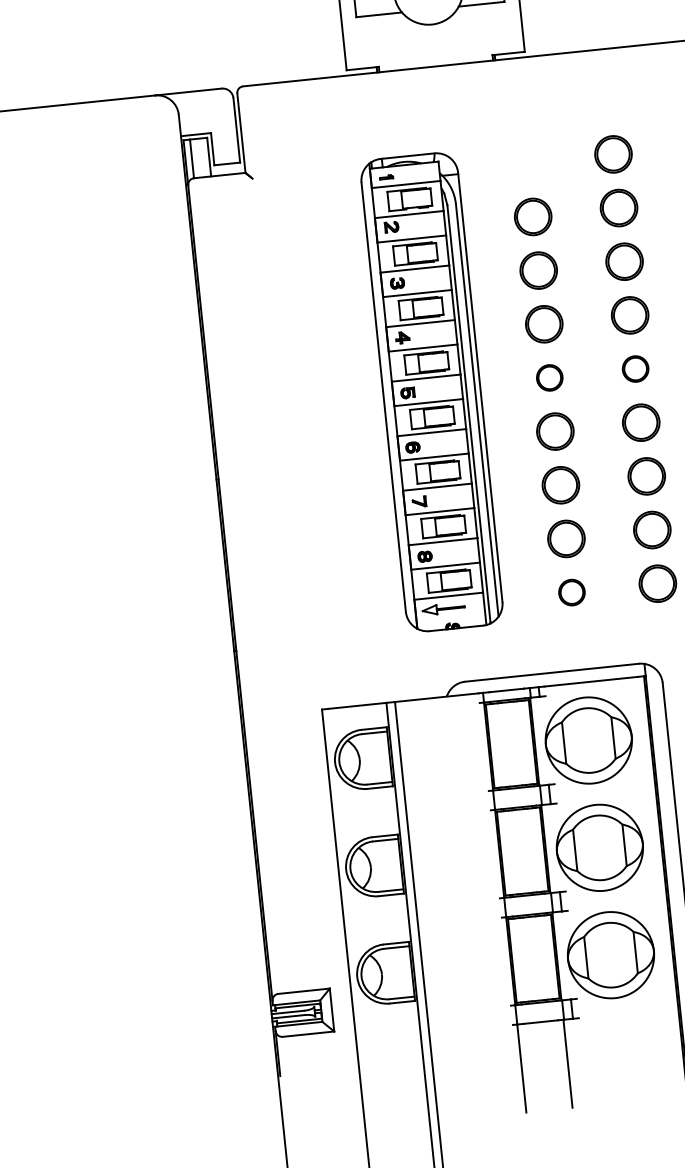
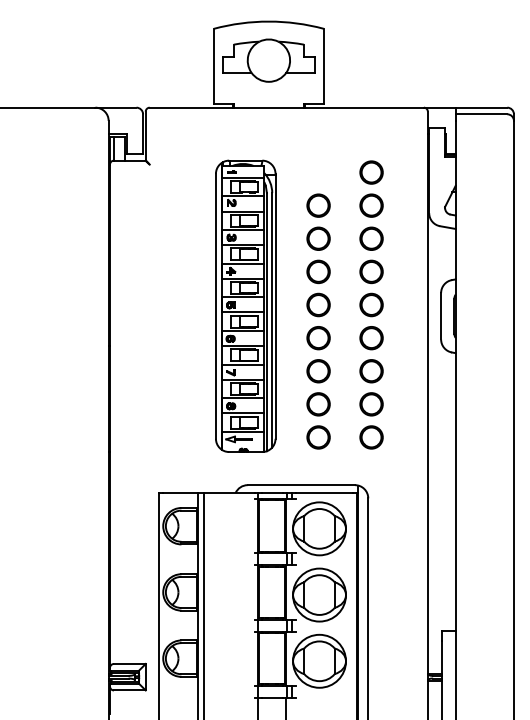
part: (635, 368) -> (371, 304), size x1.43
part: (549, 377) -> (318, 304), size x1.43
circle: (571, 592) -> (318, 437), size x1.43

